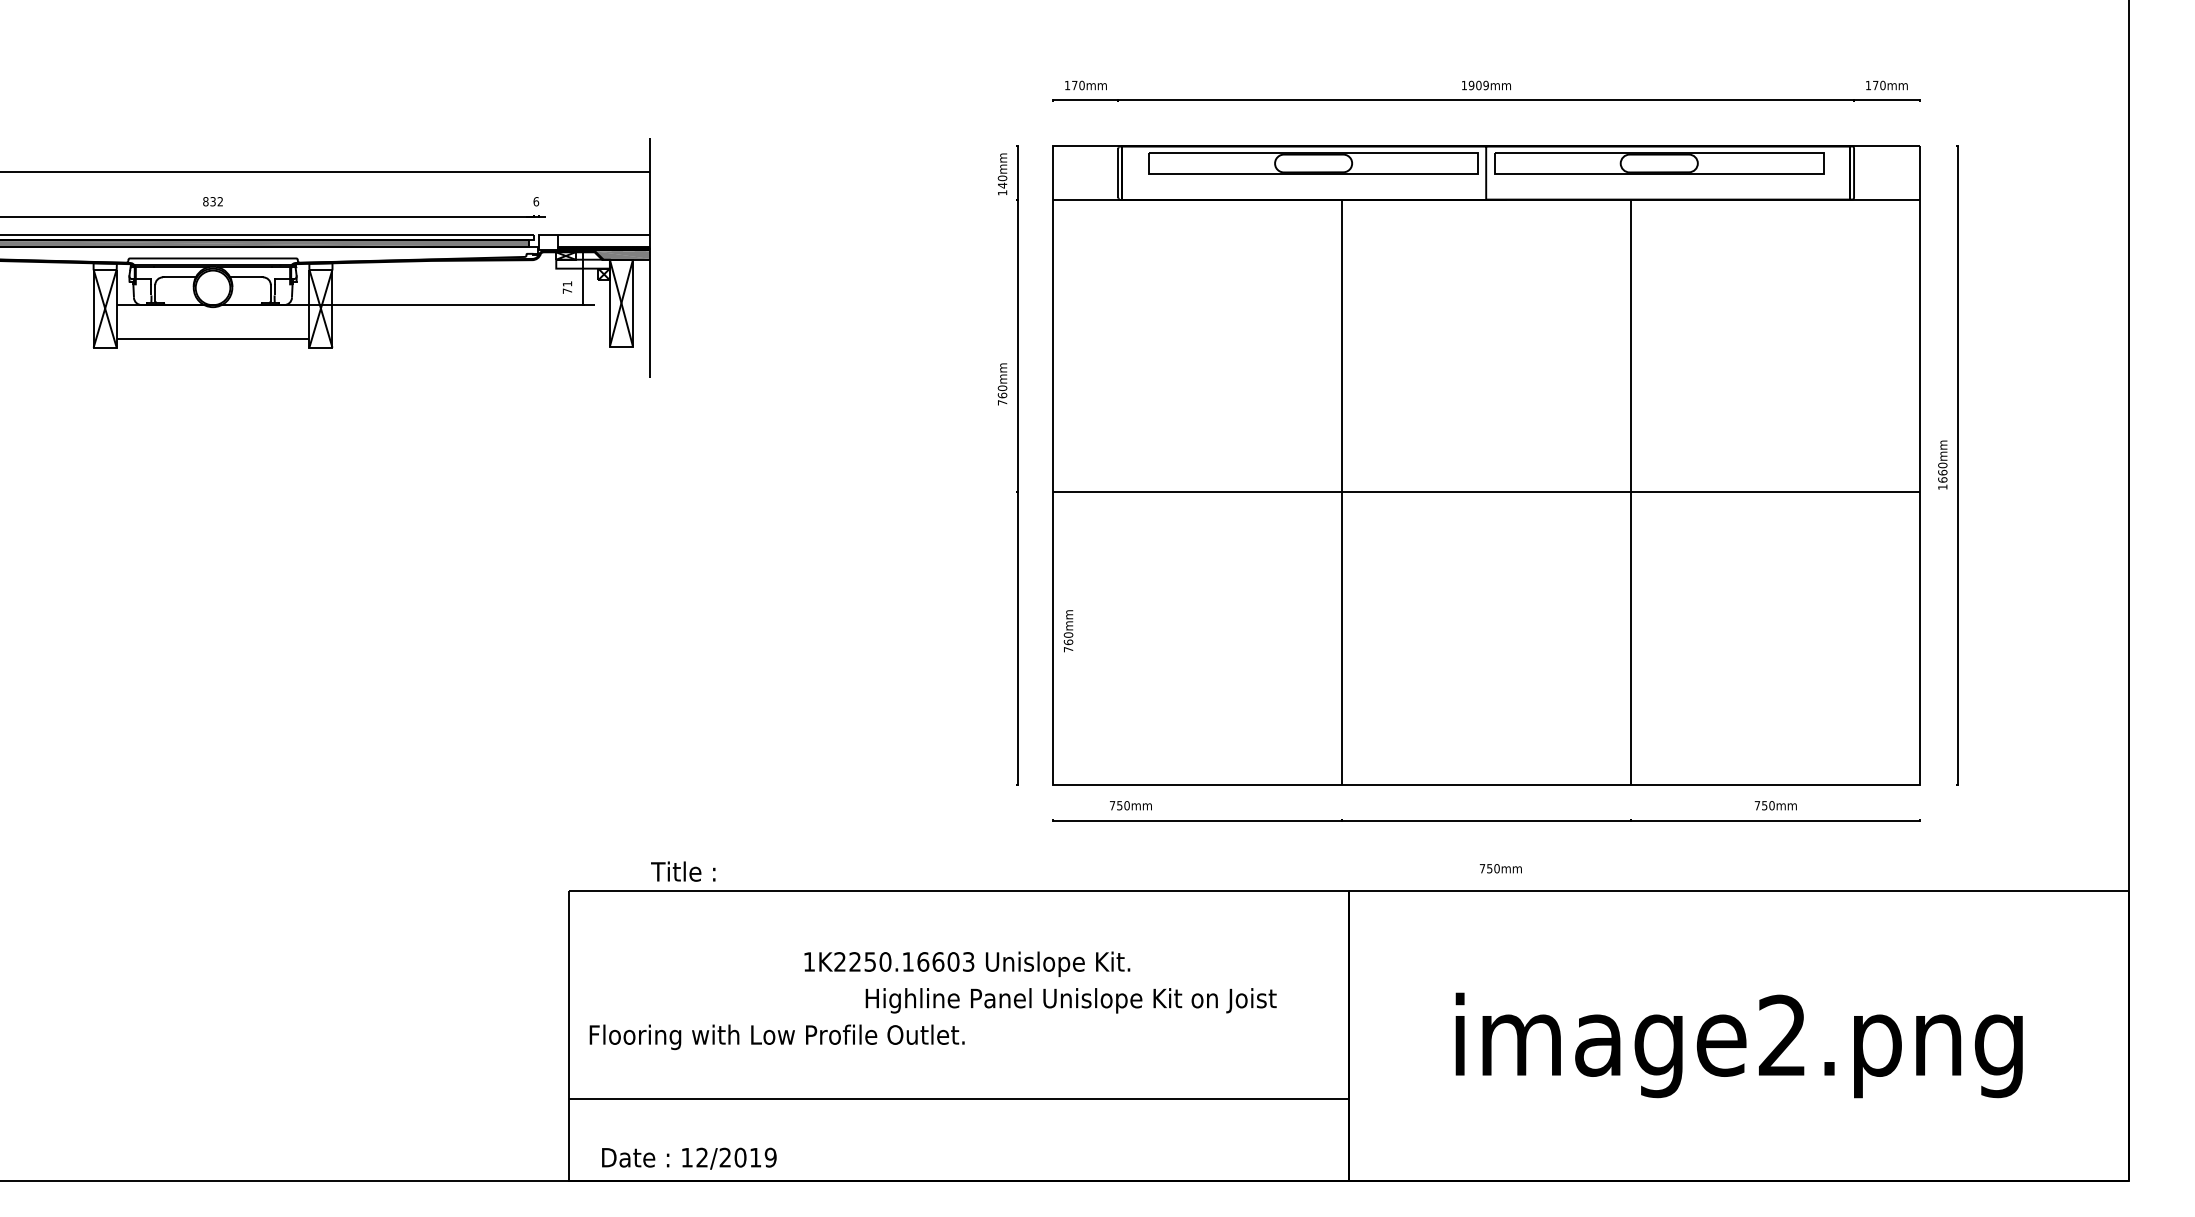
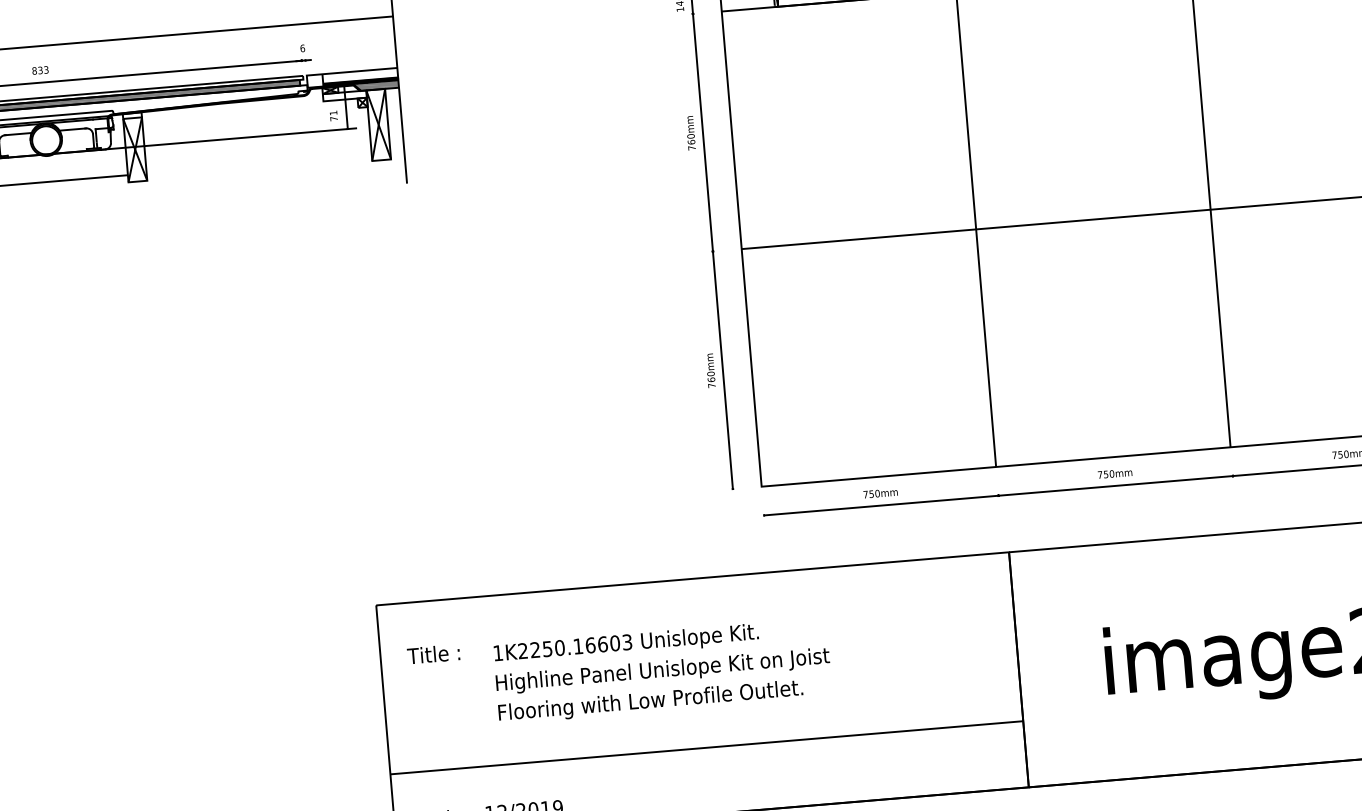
text: (220, 201) -> (46, 69), 832 -> 833
text: (1002, 384) -> (690, 133), moved
text: (1068, 631) -> (710, 371), moved
text: (1130, 805) -> (880, 493), moved
text: (1500, 868) -> (1114, 473), moved
text: (683, 871) -> (433, 654), moved
text: (967, 963) -> (626, 643), moved
text: (1070, 1000) -> (662, 670), moved
text: (776, 1037) -> (650, 702), moved

